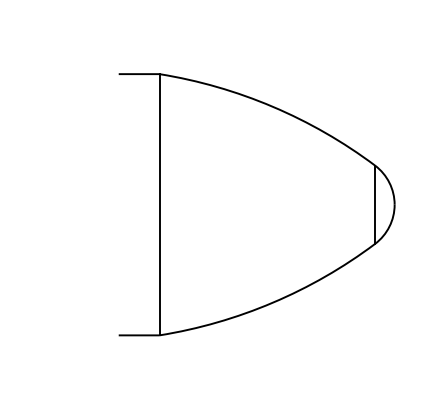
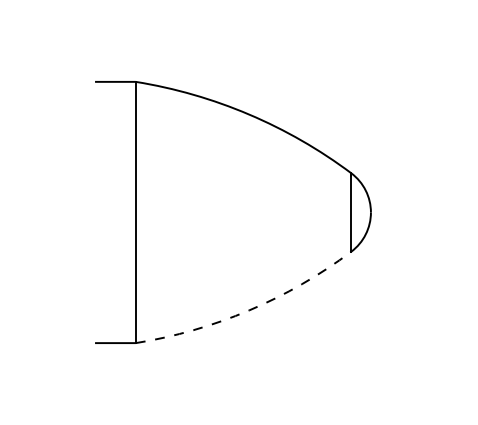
arc: (273, 302) -> (249, 310), solid -> dashed

